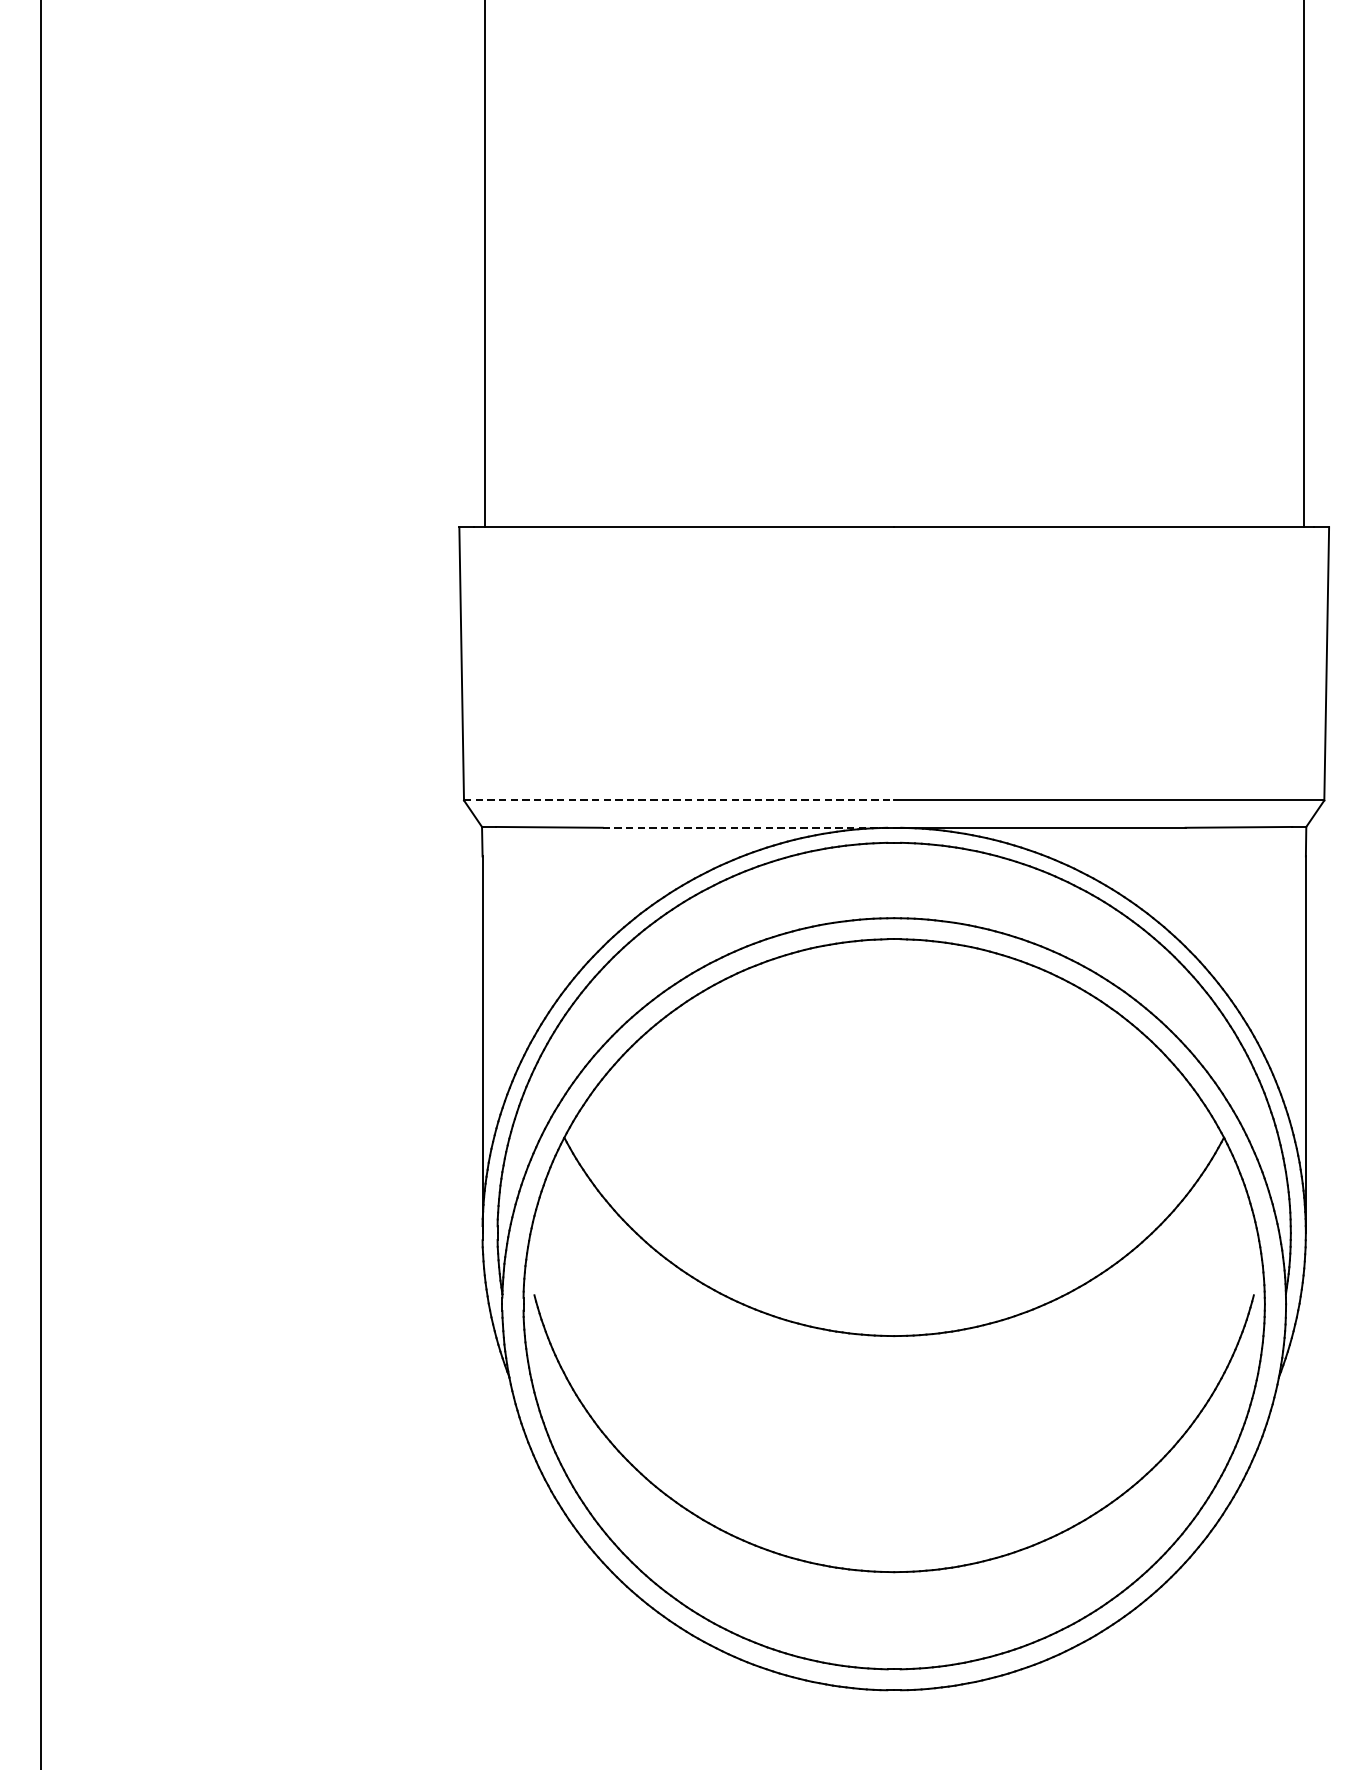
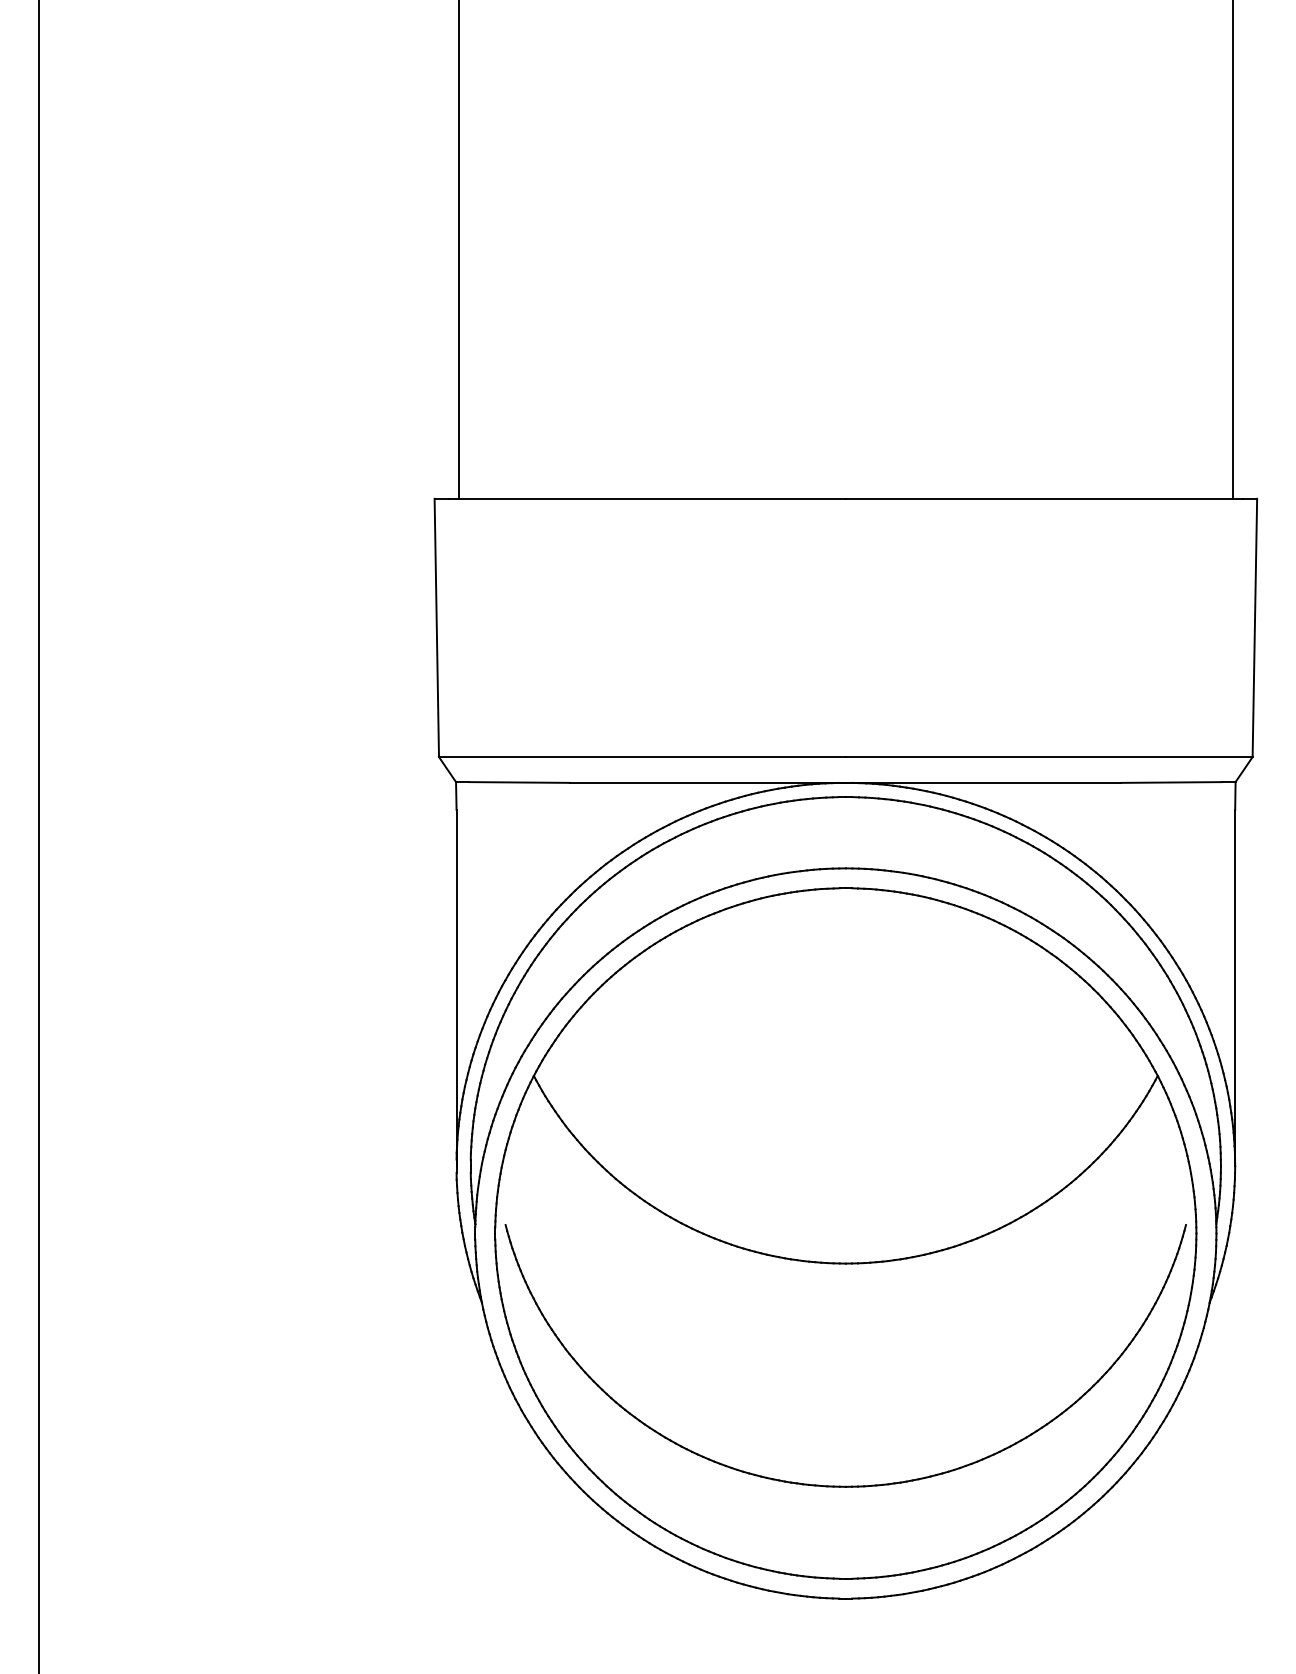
line: (679, 800) -> (642, 757), dashed -> solid
line: (748, 827) -> (708, 782), dashed -> solid

